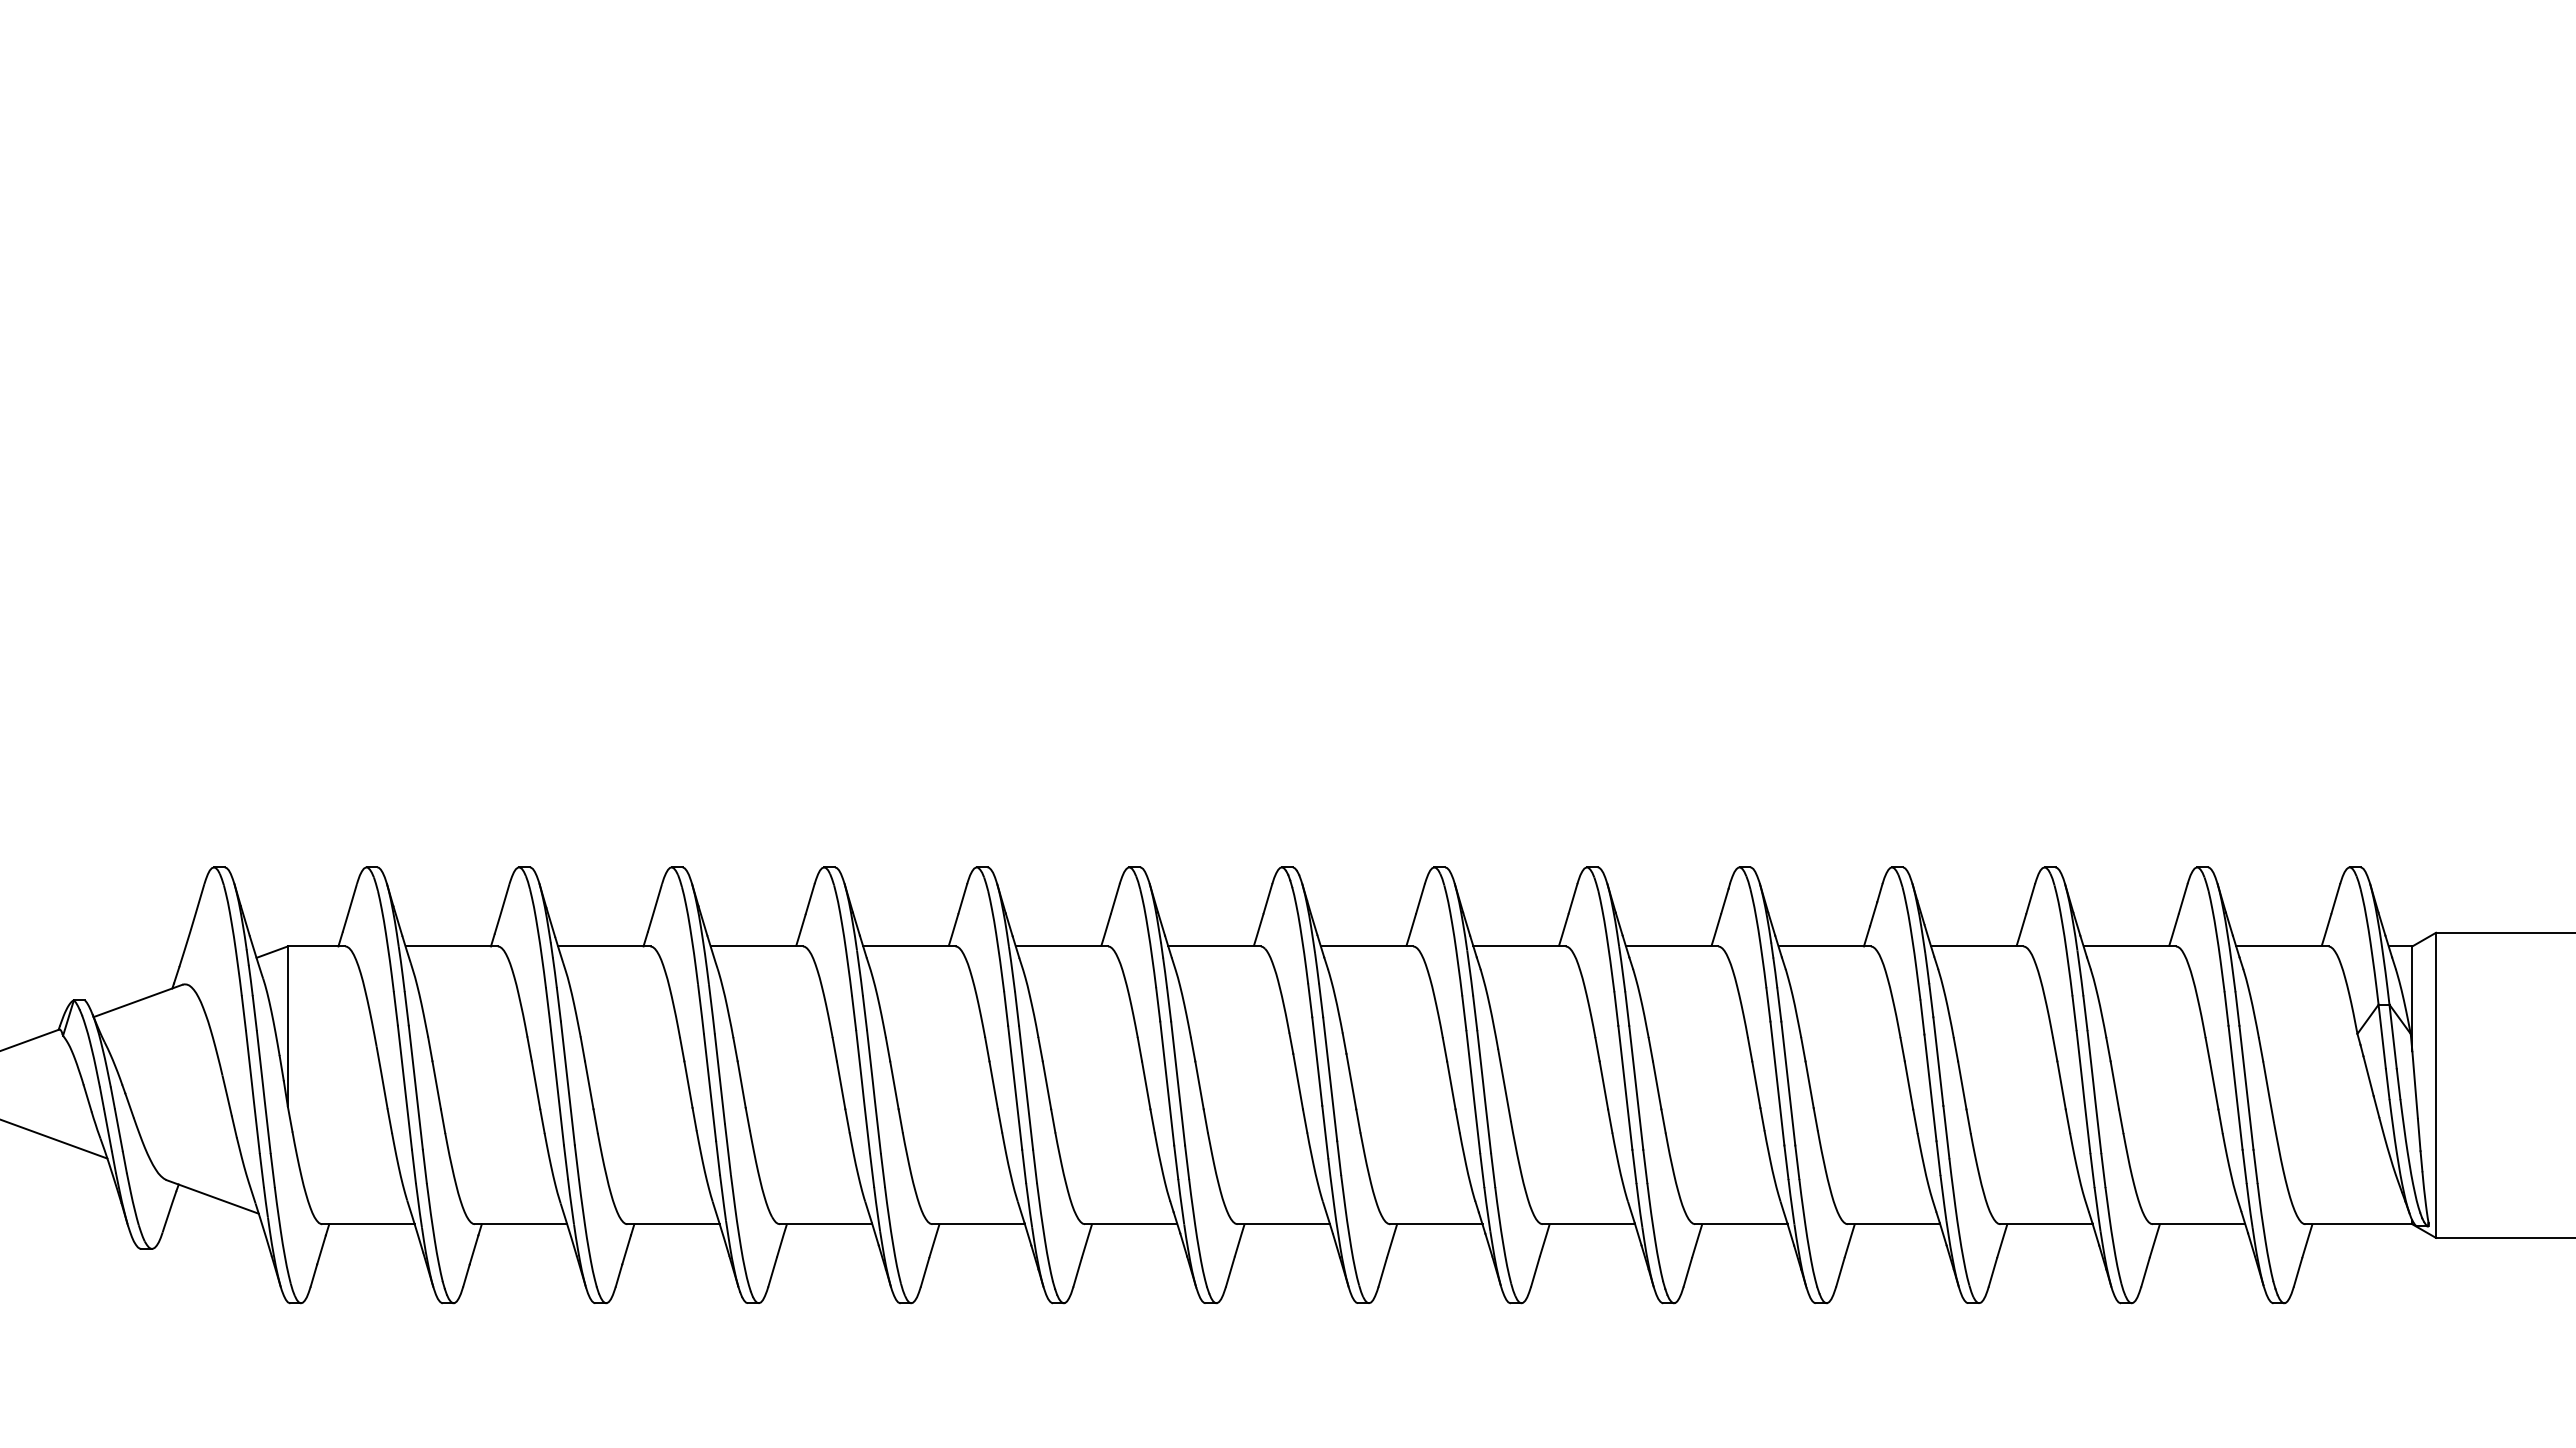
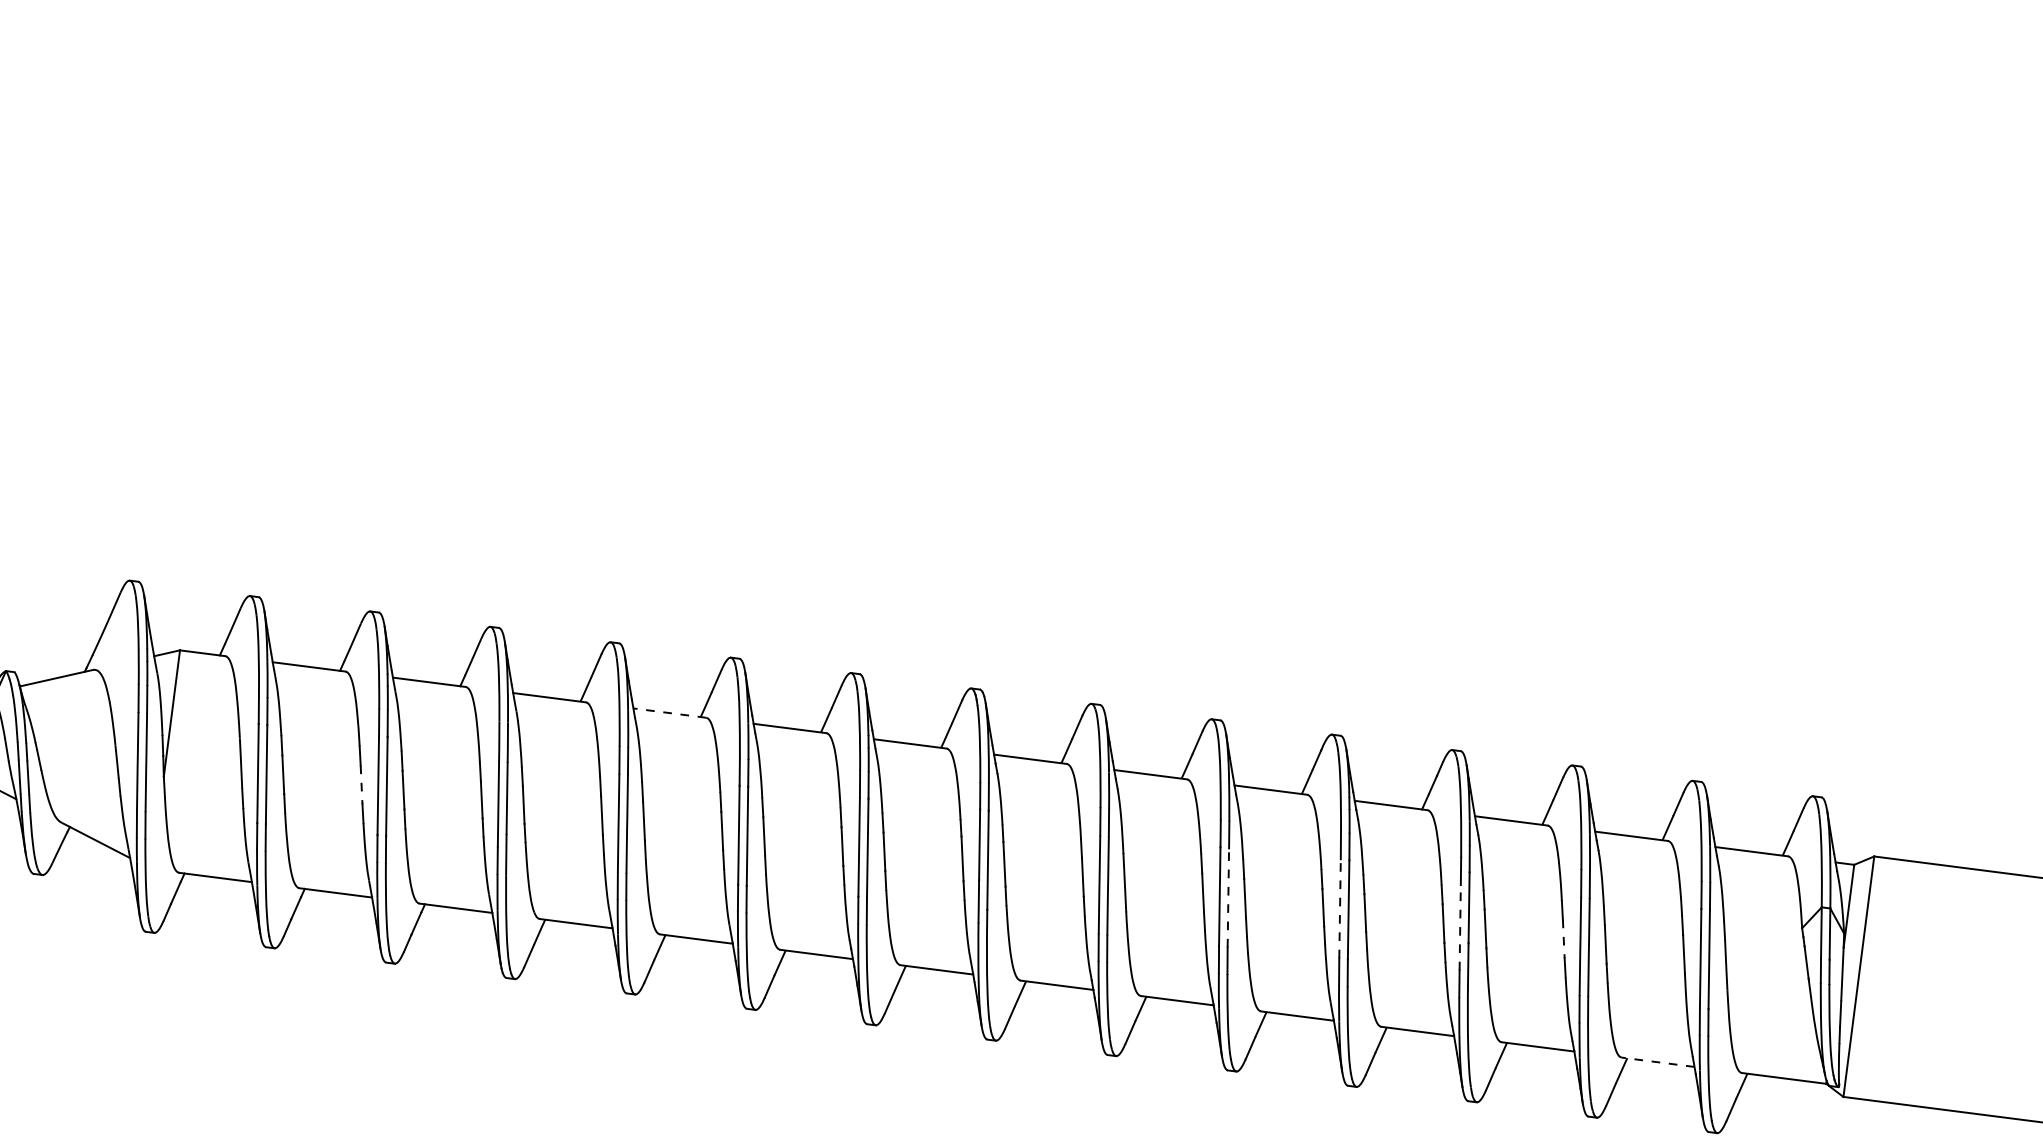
line: (908, 946) -> (669, 713), solid -> dashed
line: (1777, 1083) -> (1340, 908), solid -> dashed
line: (536, 1085) -> (361, 785), solid -> dashed
line: (2061, 1085) -> (1563, 939), solid -> dashed
line: (1636, 1087) -> (1228, 897), solid -> dashed
line: (1930, 1087) -> (1460, 927), solid -> dashed
line: (2198, 1224) -> (1657, 1062), solid -> dashed

